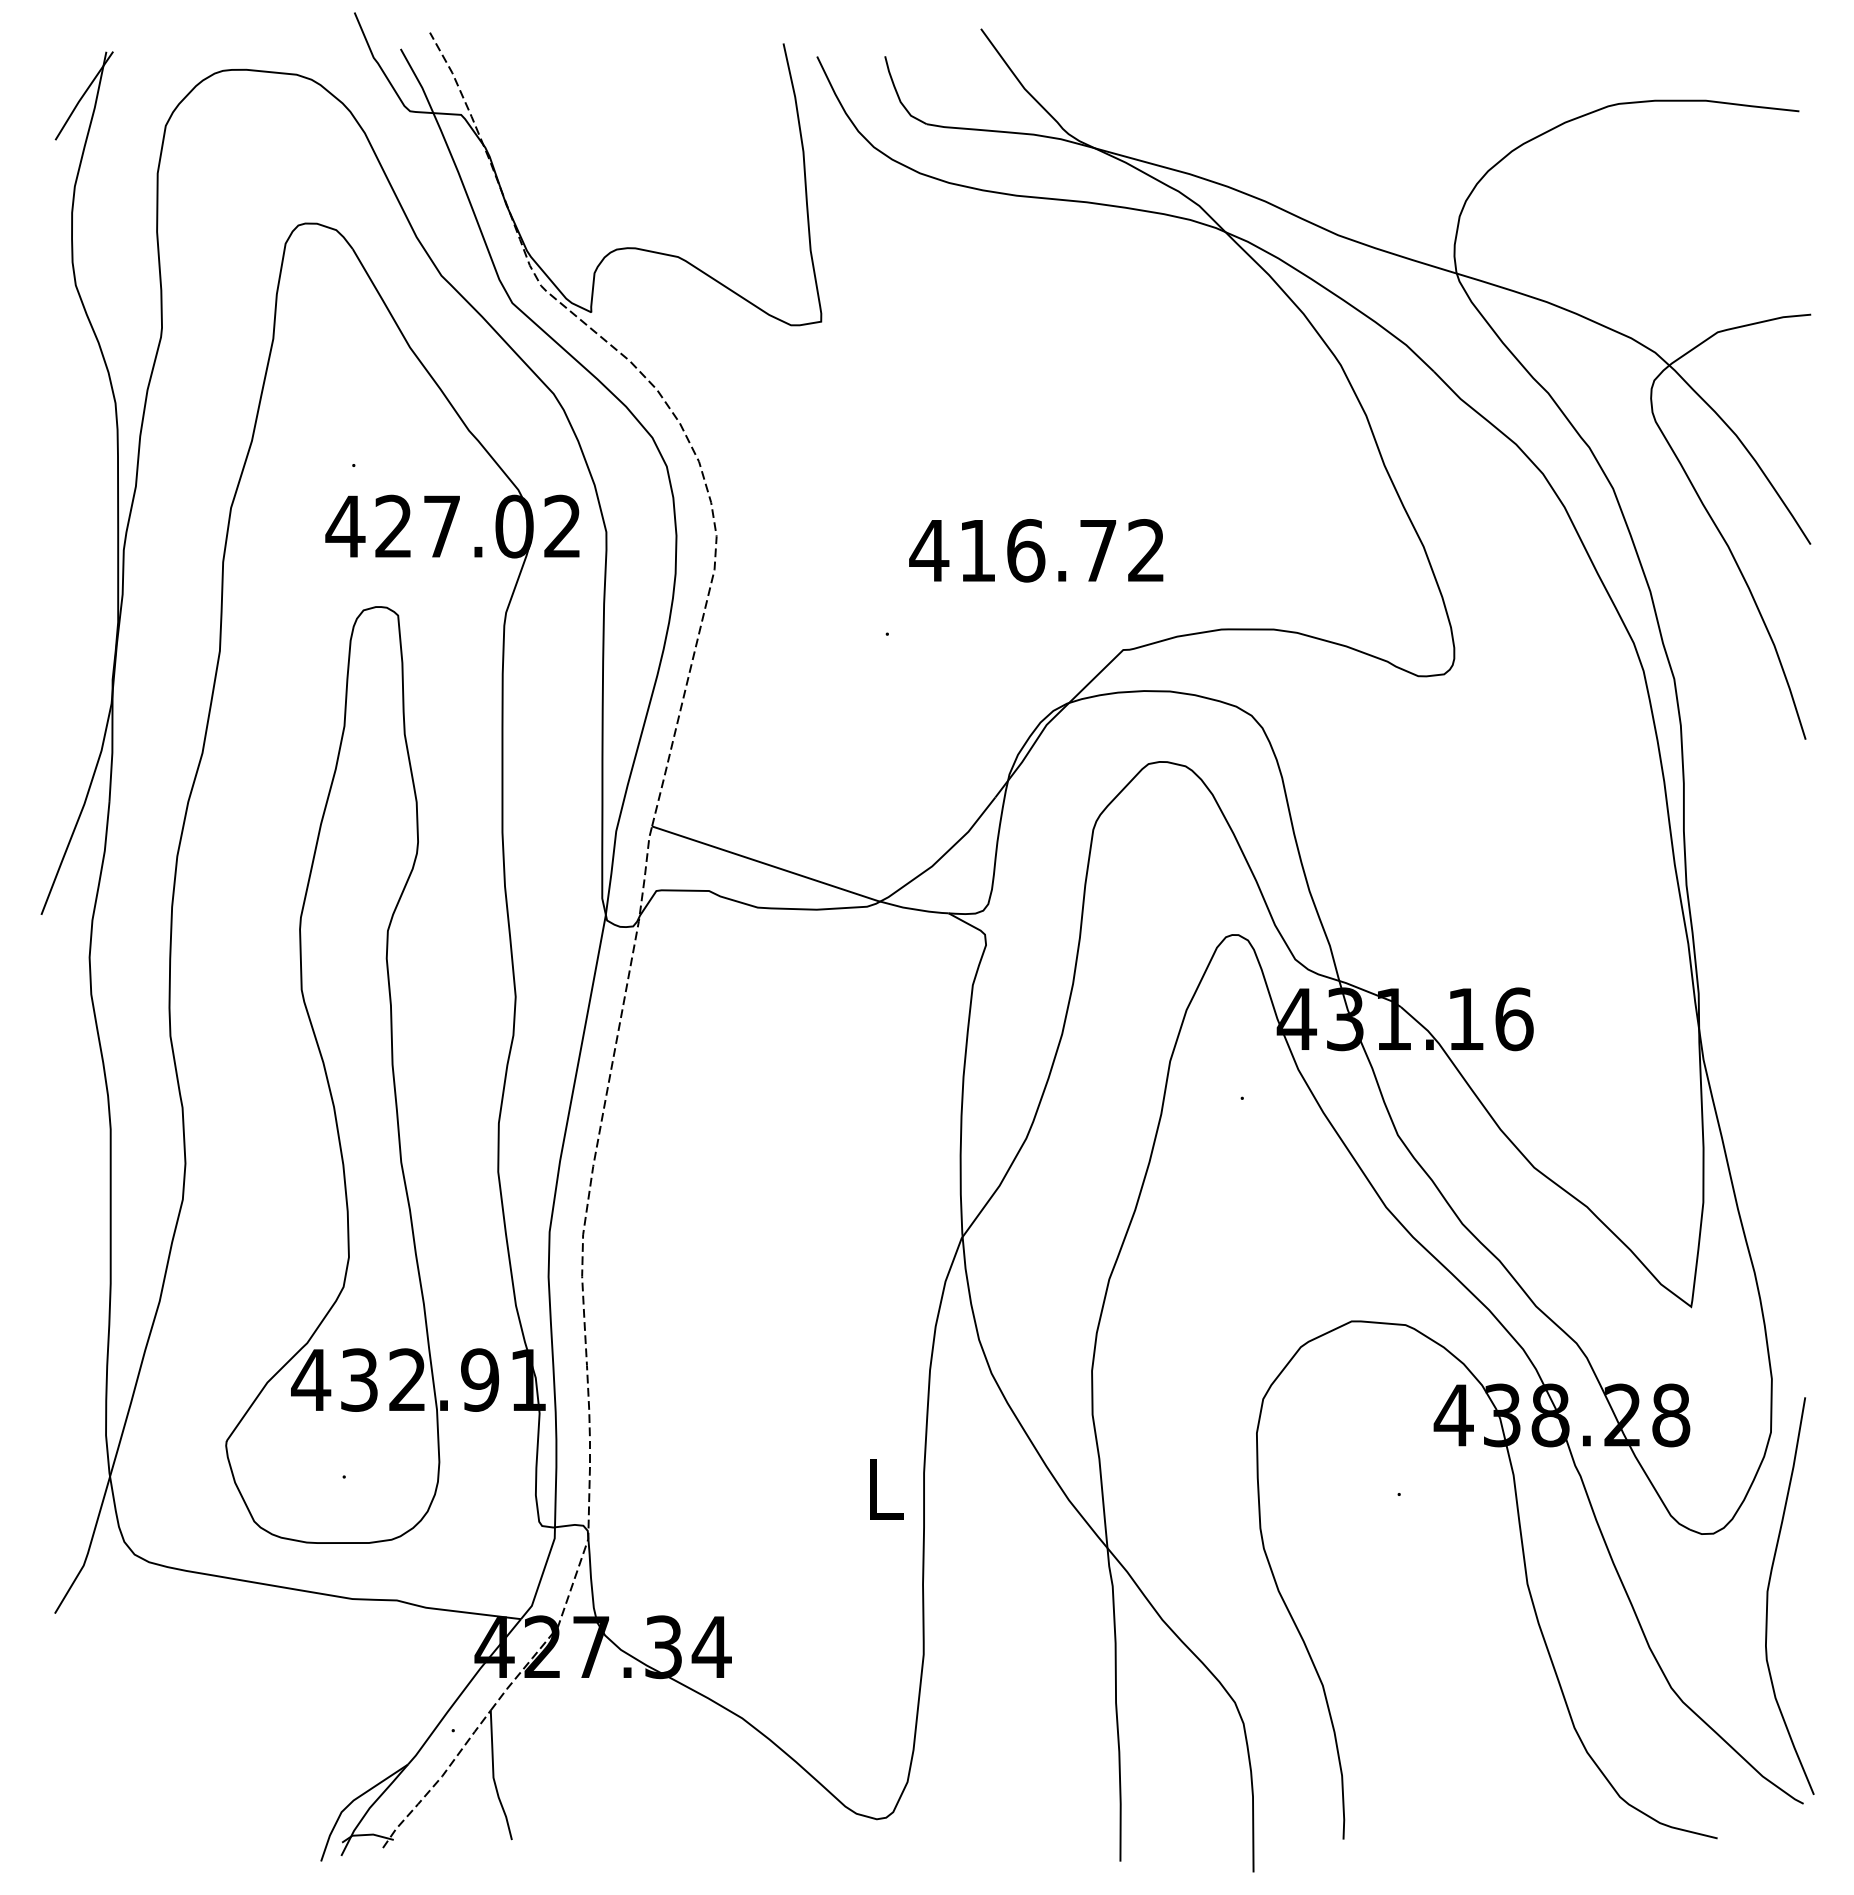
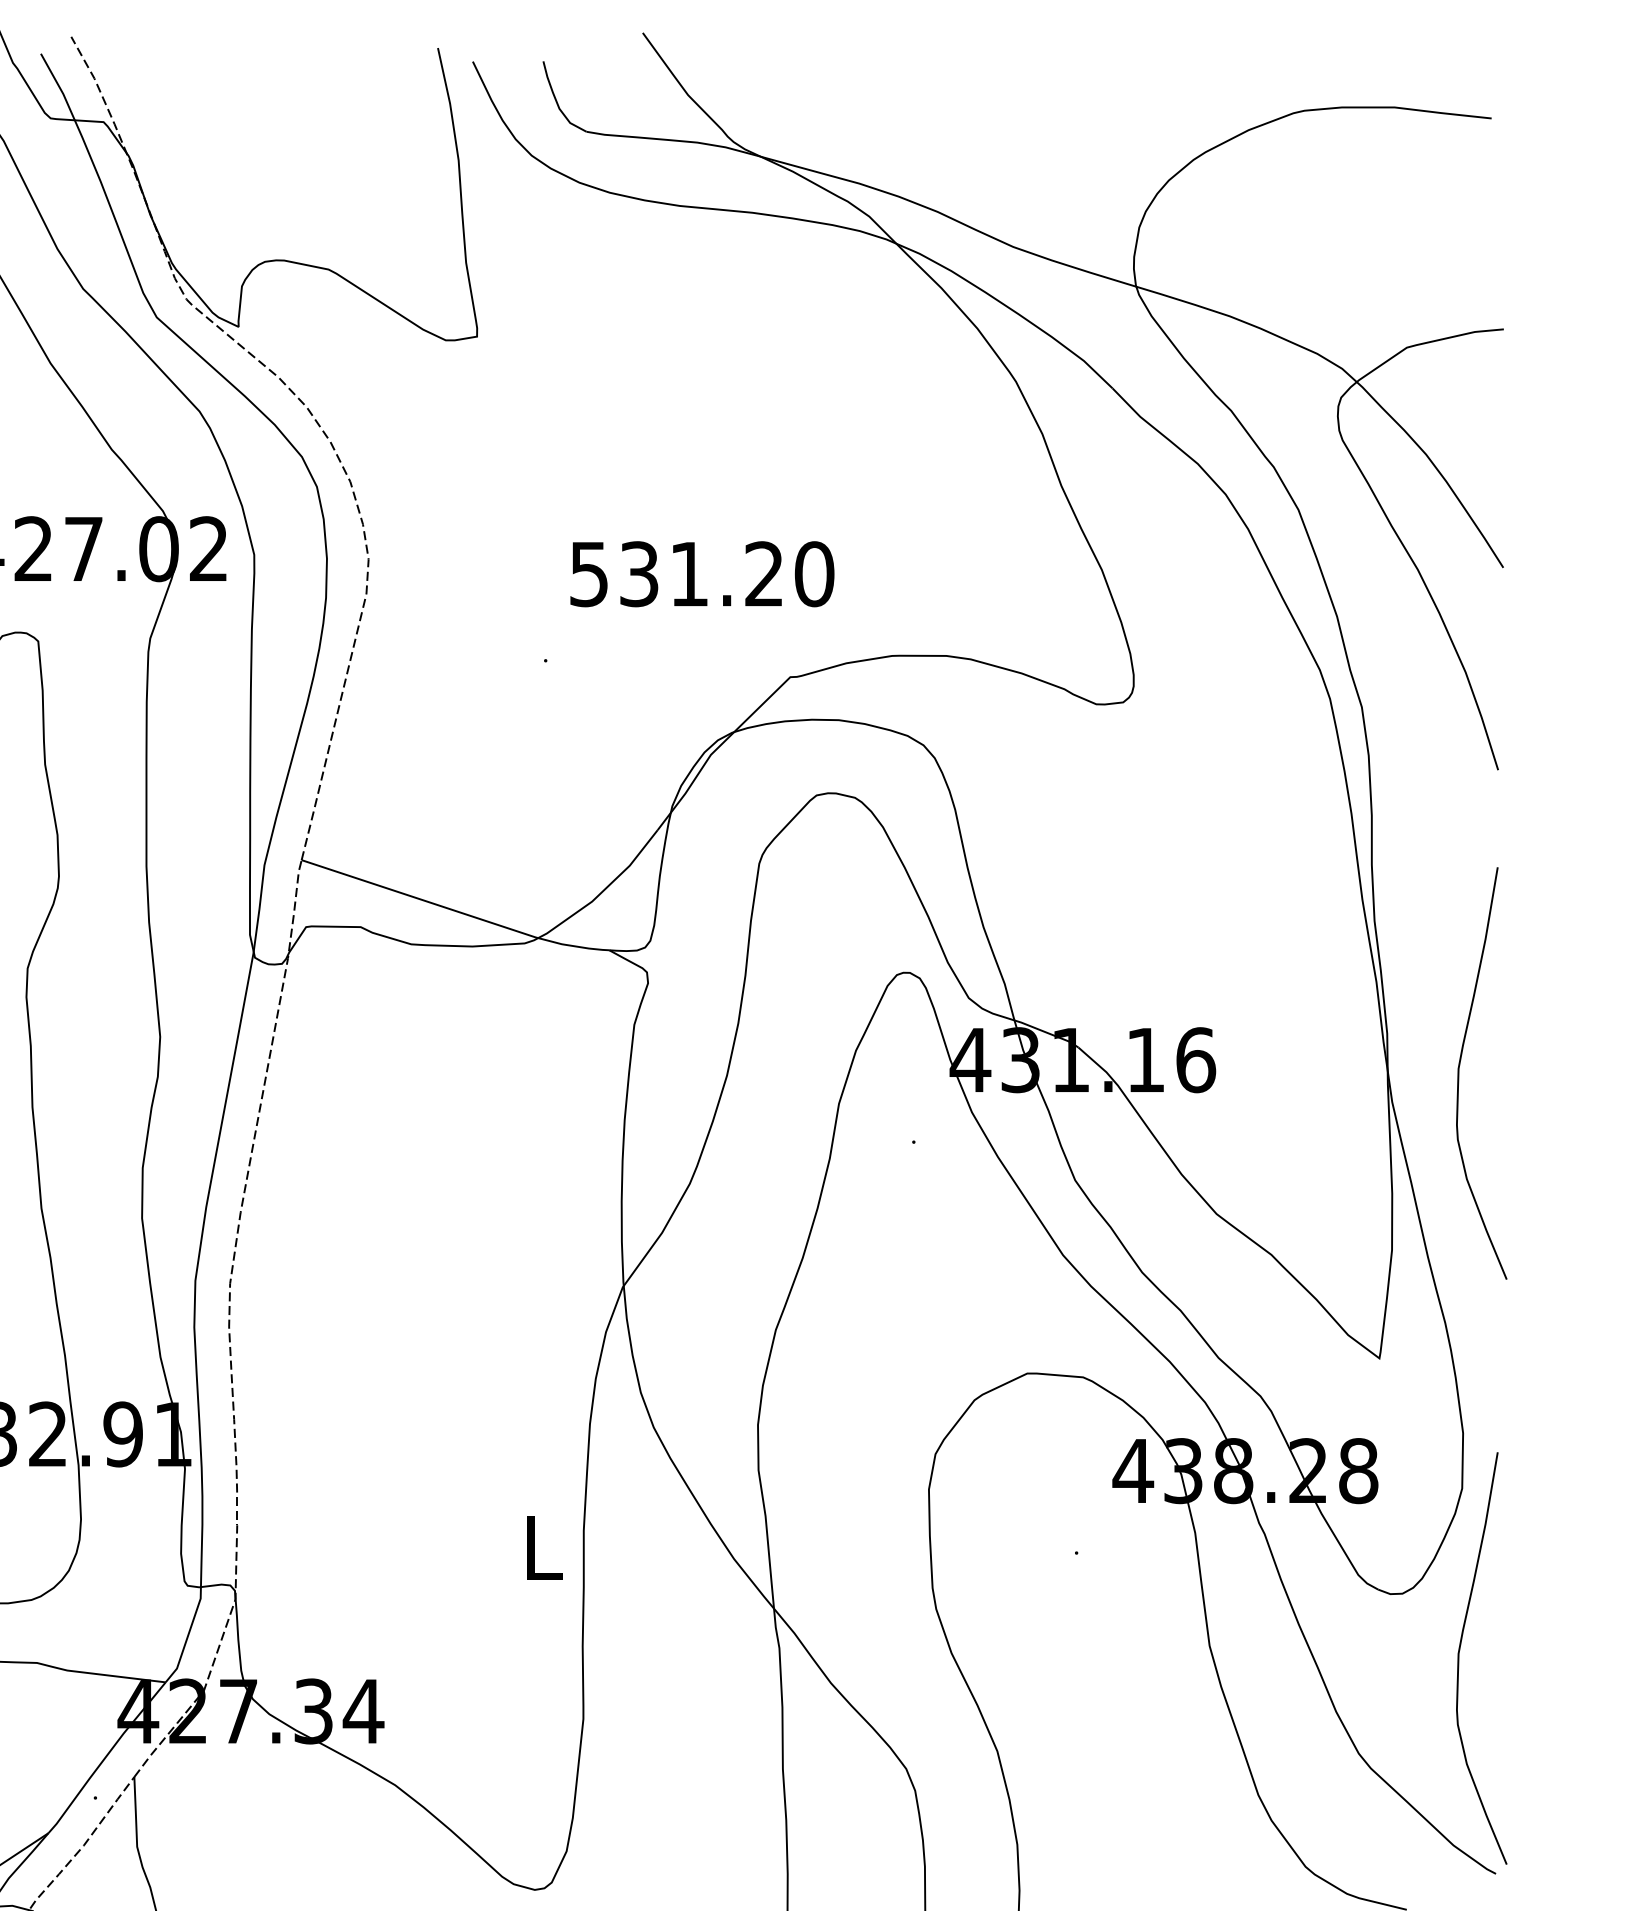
text: (1037, 550) -> (701, 573), 416.72 -> 531.20
curve: (1768, 1031) -> (1459, 1072), added

